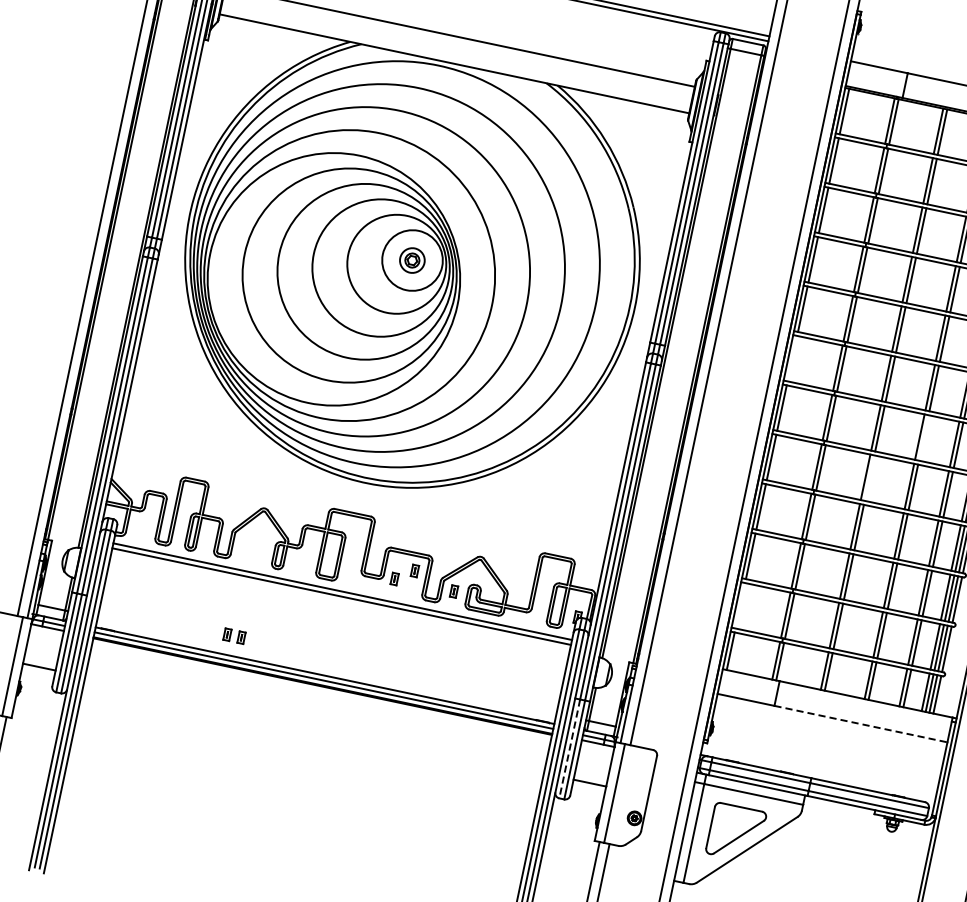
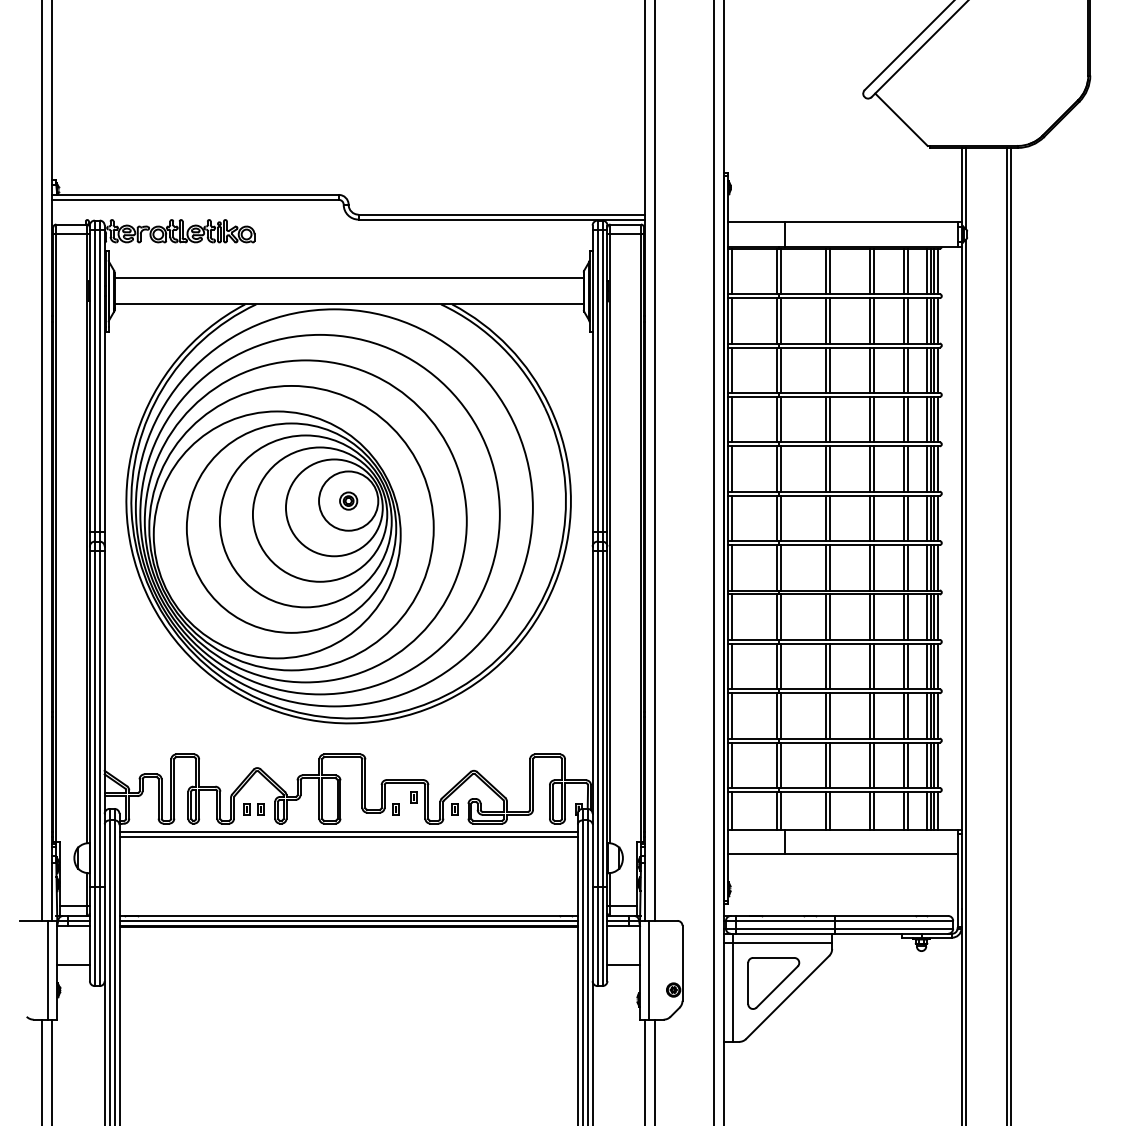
part: (412, 259) -> (348, 500), size x0.71
line: (791, 358) -> (731, 518), added
line: (923, 437) -> (873, 567), added
line: (869, 477) -> (829, 616), added
line: (739, 605) -> (731, 765), added
part: (233, 636) -> (253, 809), moved
line: (861, 724) -> (871, 854), dashed -> solid
line: (569, 749) -> (597, 937), dashed -> solid

